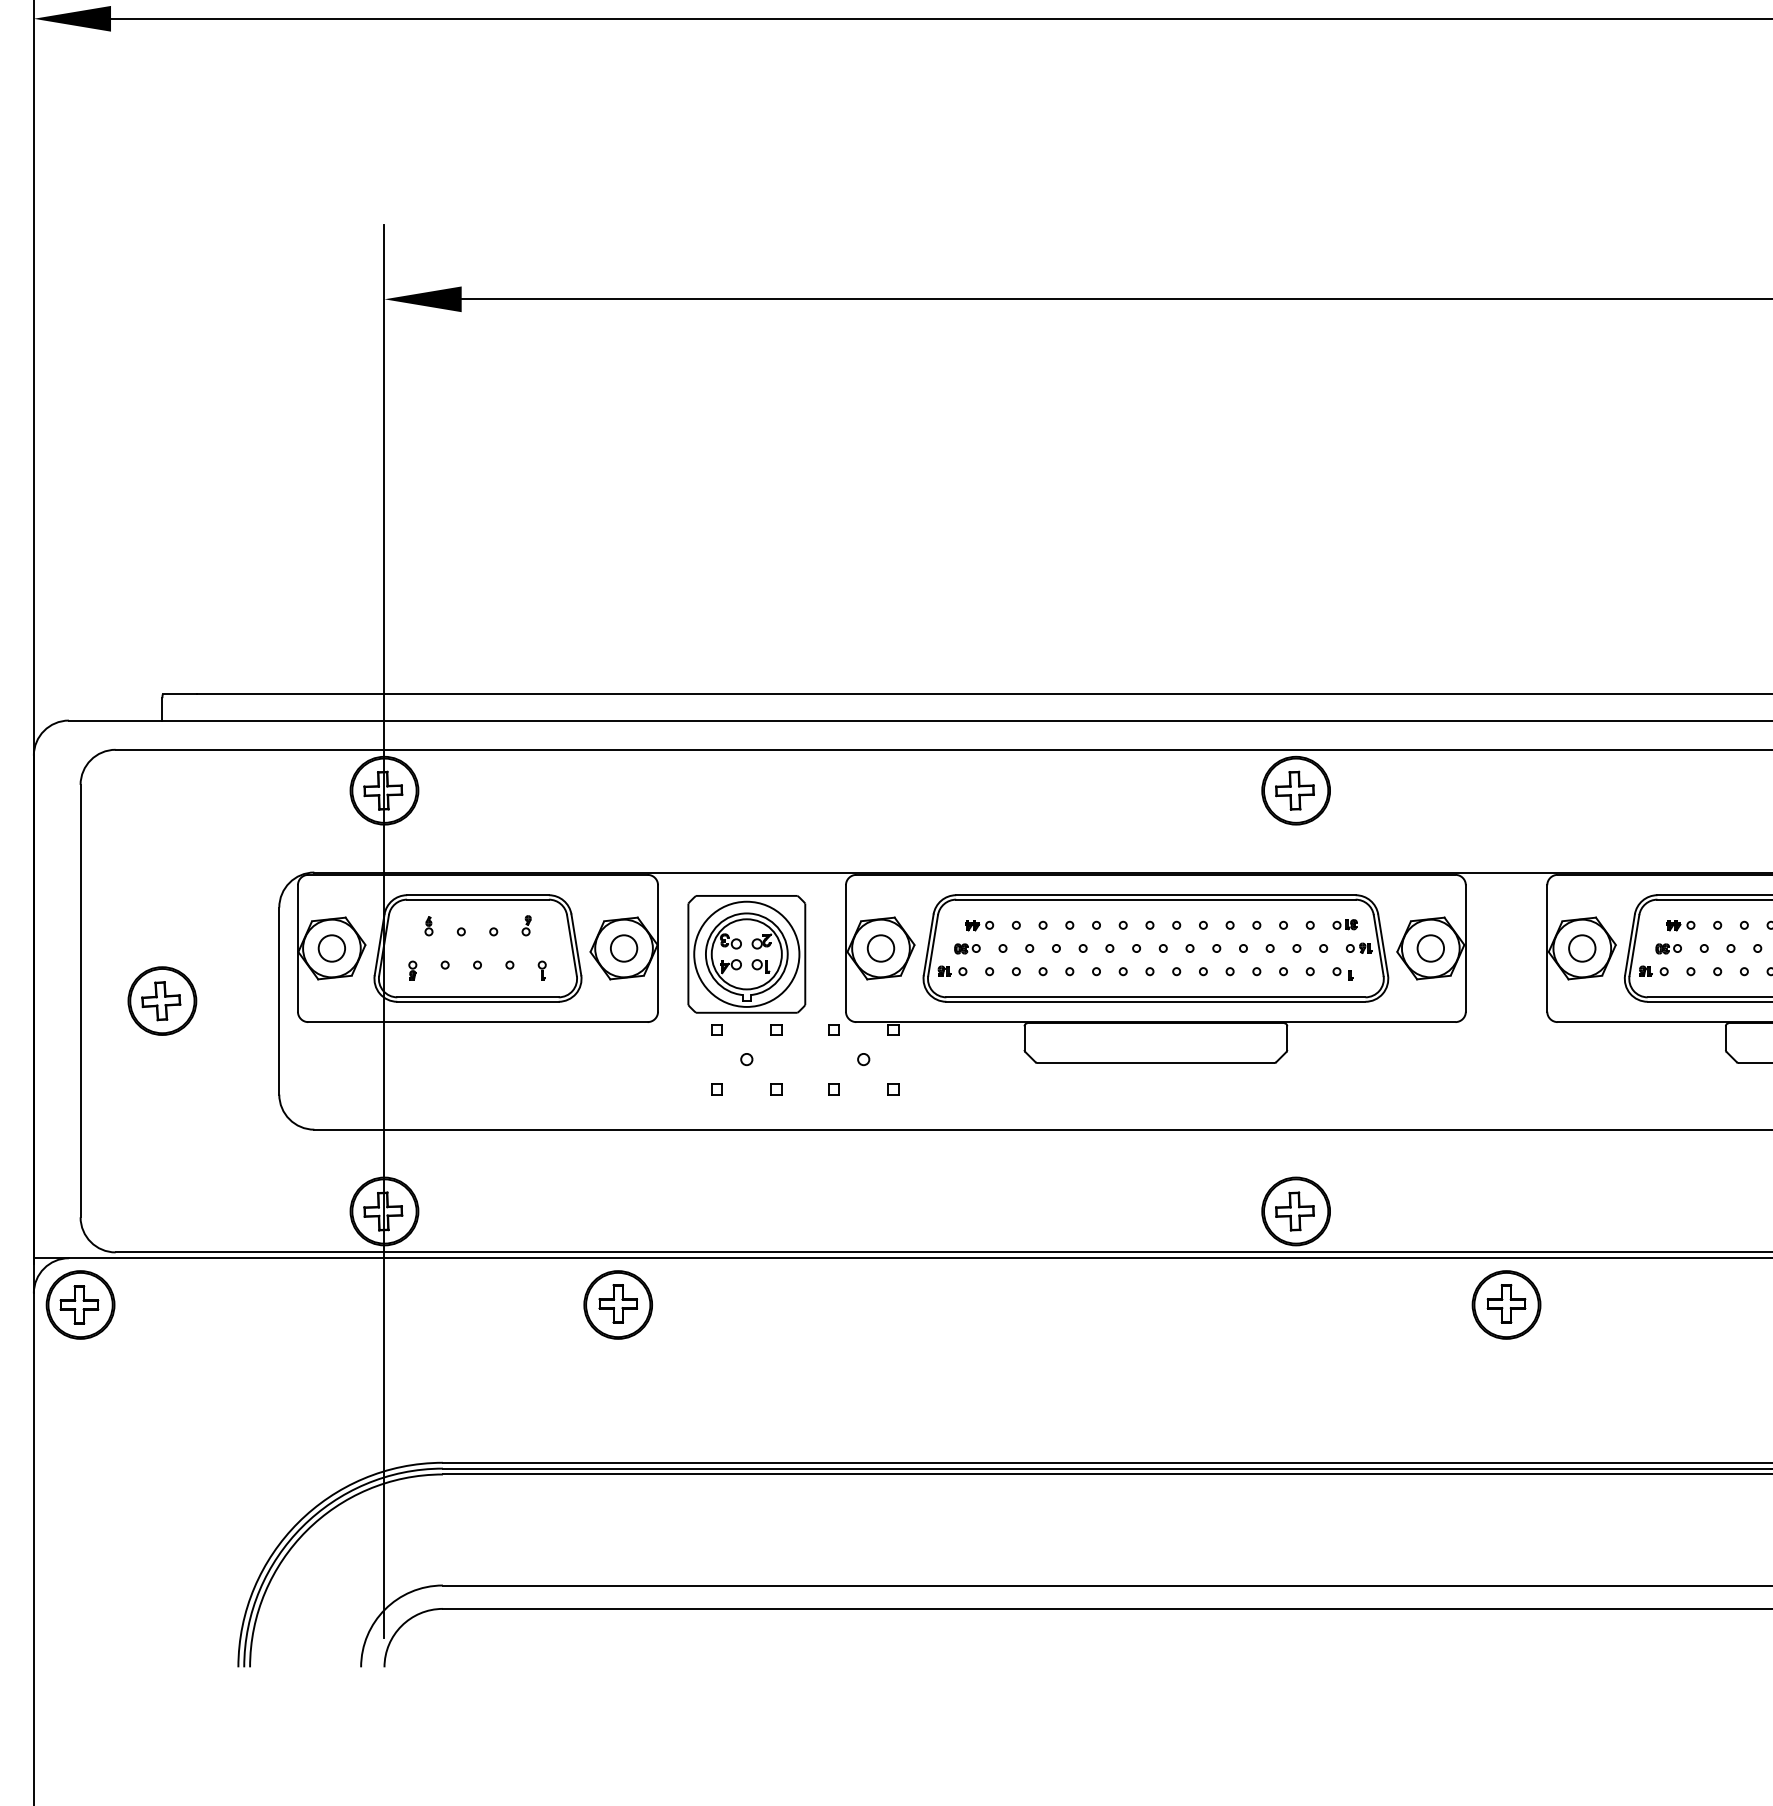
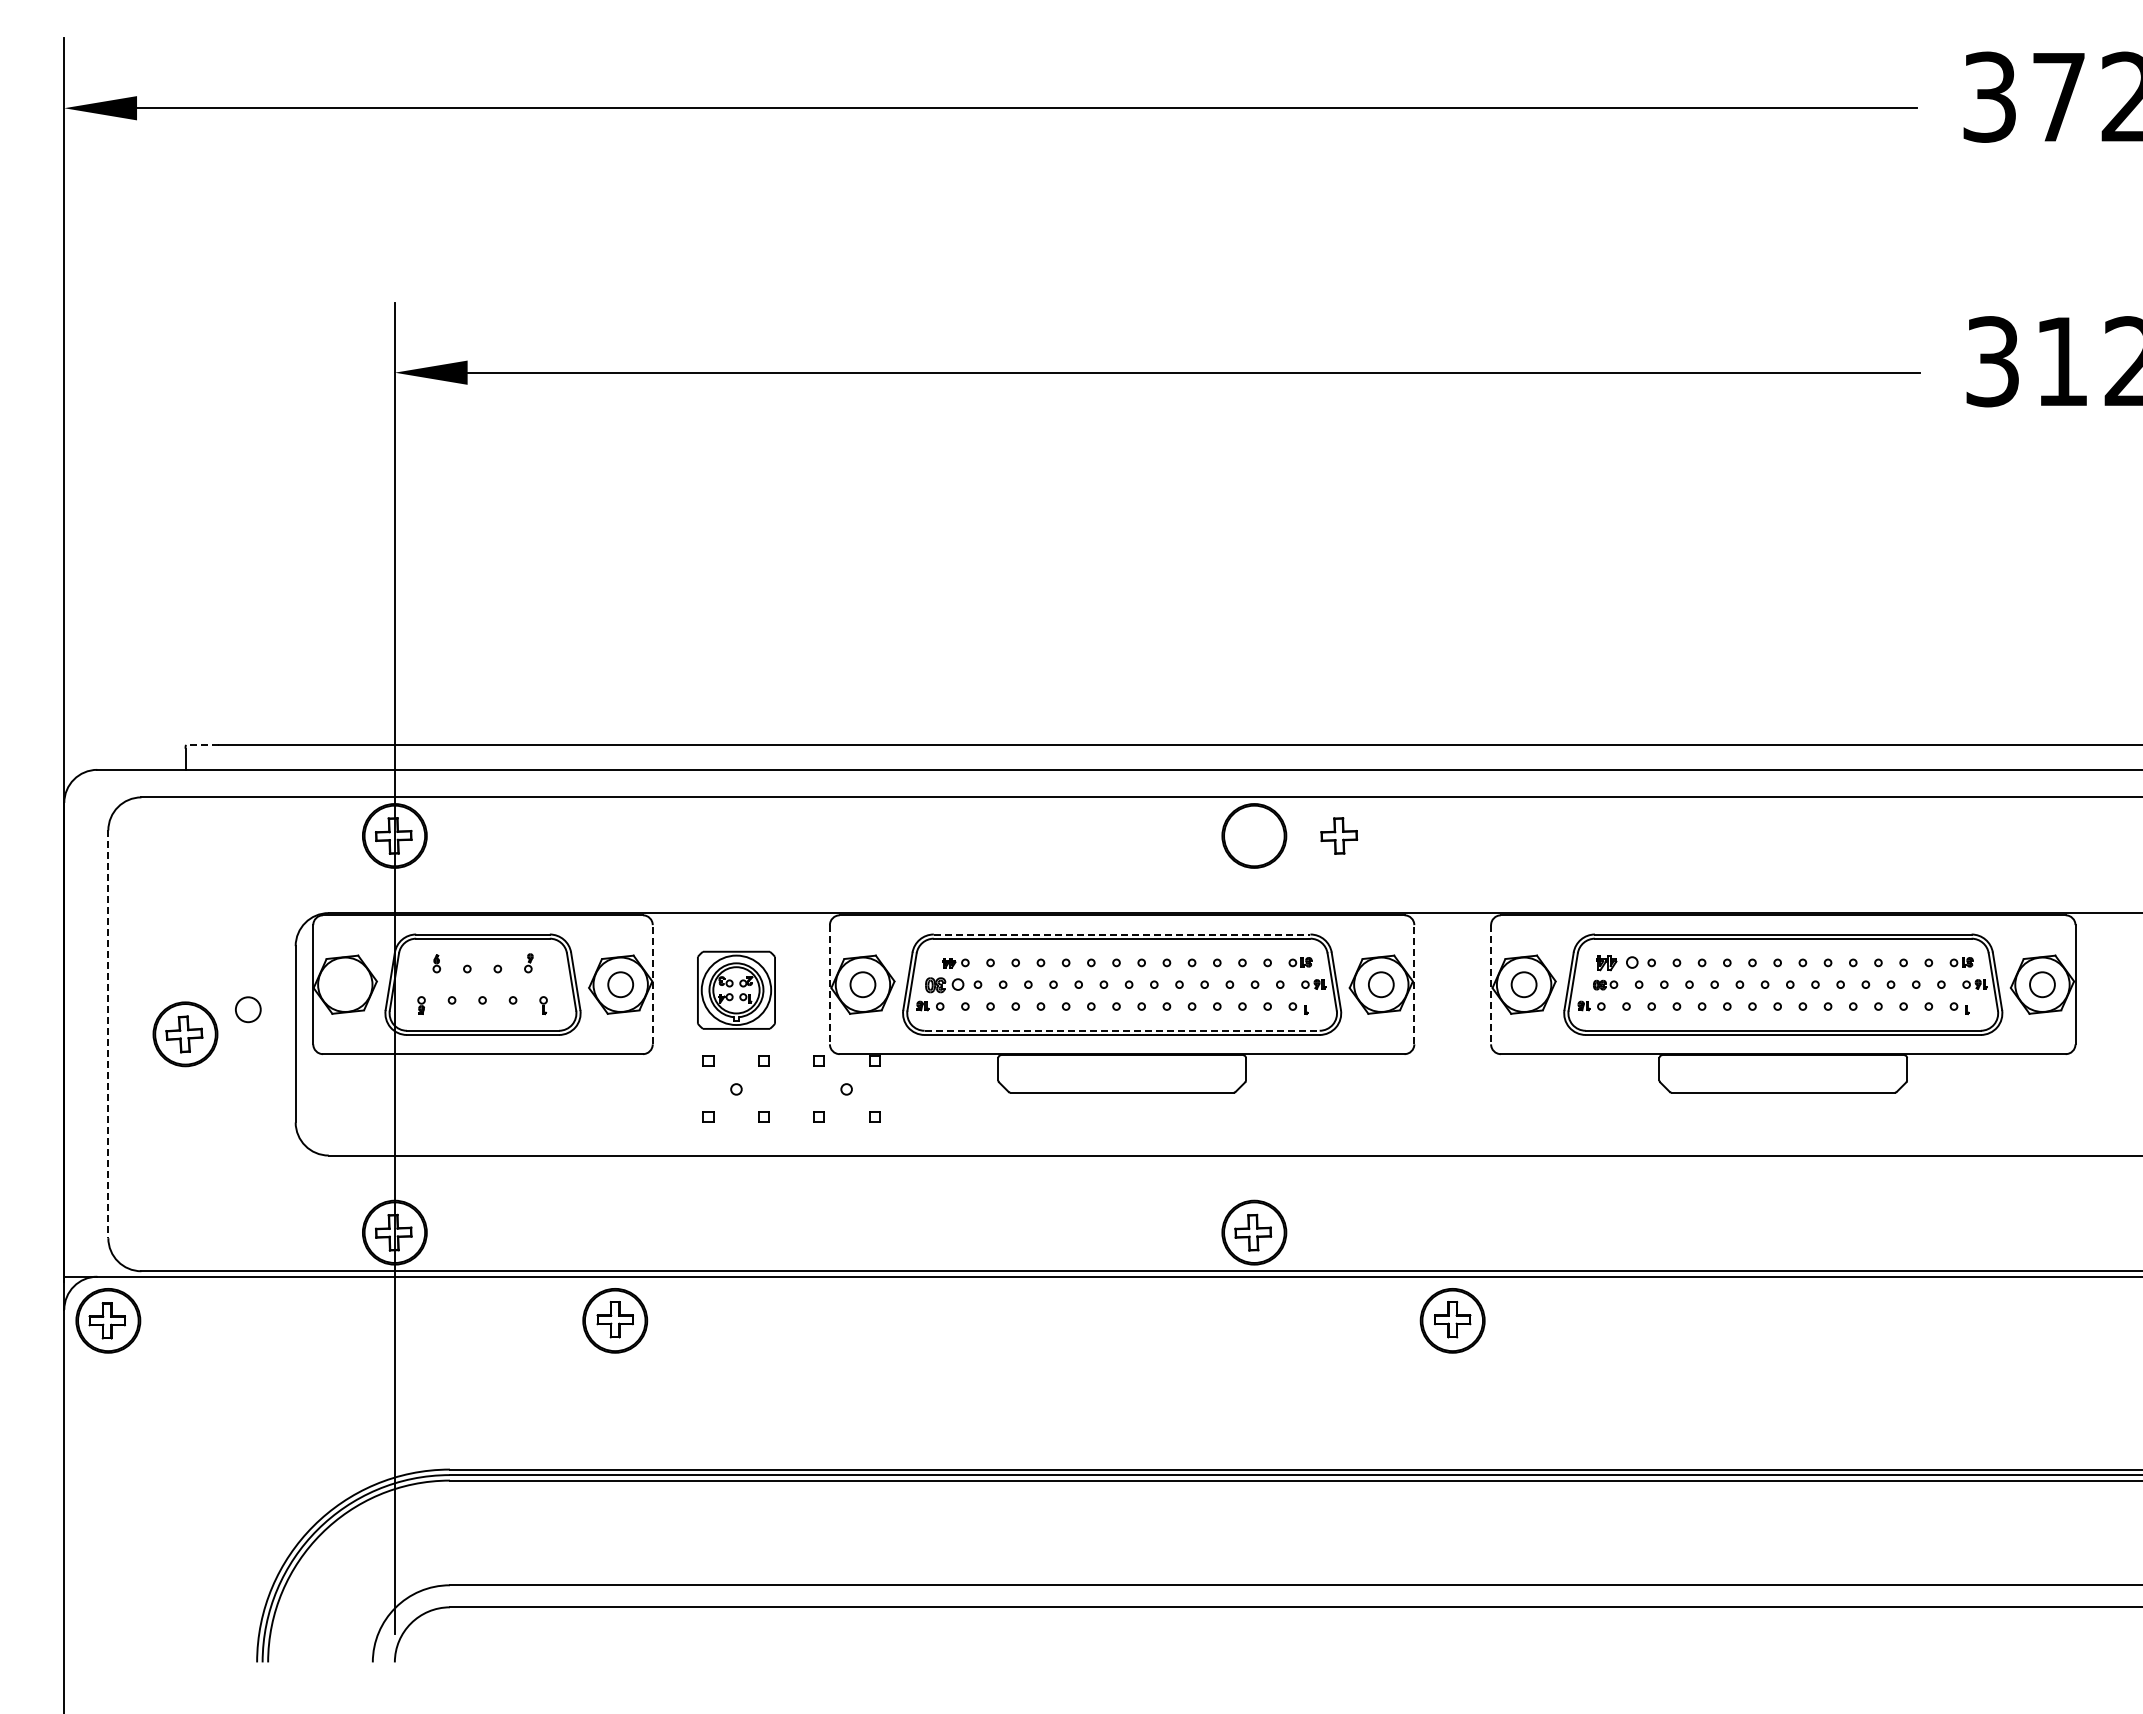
line: (179, 693) -> (201, 744), solid -> dashed
part: (1295, 790) -> (1339, 835), moved
line: (1156, 895) -> (1122, 934), solid -> dashed
part: (1680, 925) -> (1616, 963), size x1.6
circle: (332, 948) -> (248, 1009), moved
line: (657, 948) -> (652, 984), solid -> dashed
line: (845, 948) -> (829, 984), solid -> dashed
part: (966, 948) -> (943, 984), size x1.6
line: (1466, 948) -> (1414, 984), solid -> dashed
line: (1547, 948) -> (1491, 984), solid -> dashed
part: (746, 954) -> (736, 990), size x0.7
line: (1156, 997) -> (1122, 1030), solid -> dashed
line: (80, 1001) -> (108, 1034), solid -> dashed

